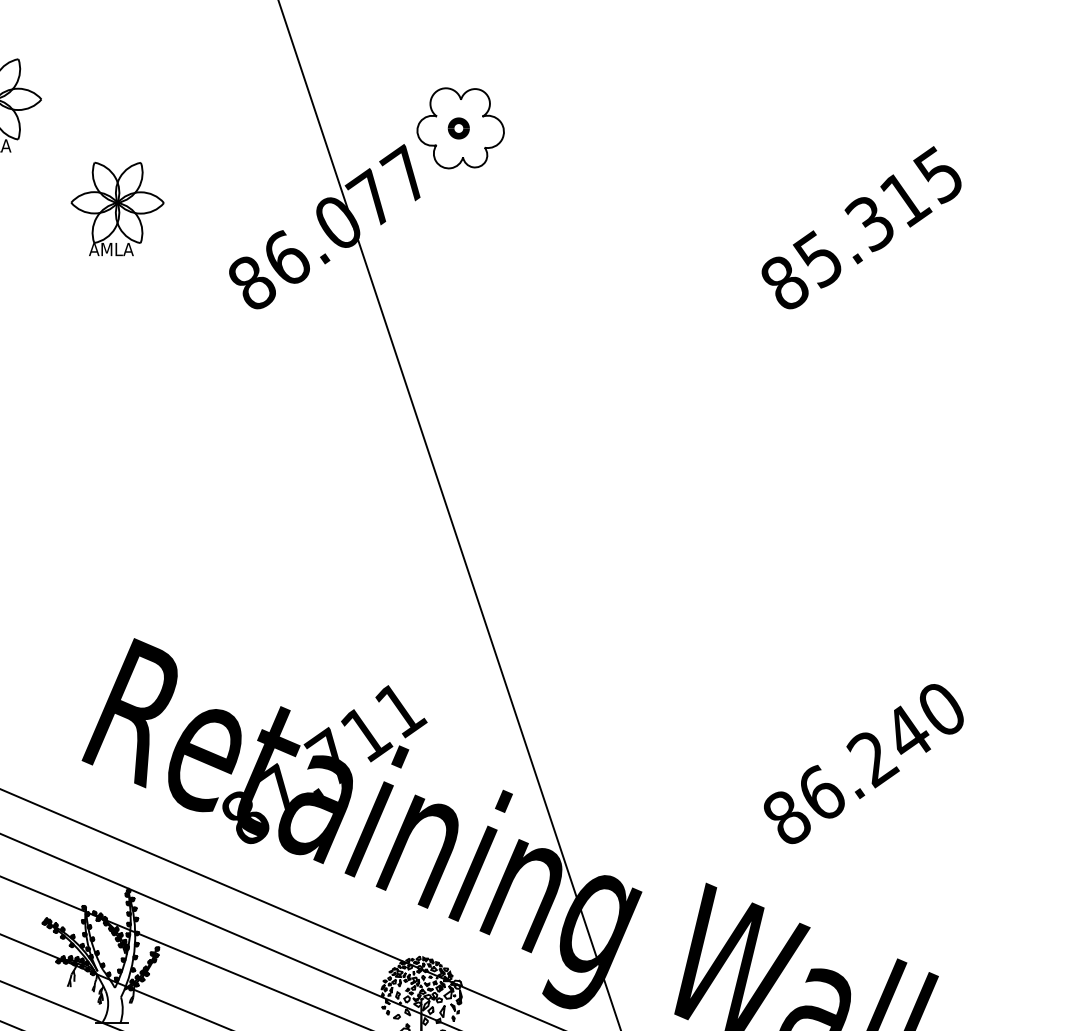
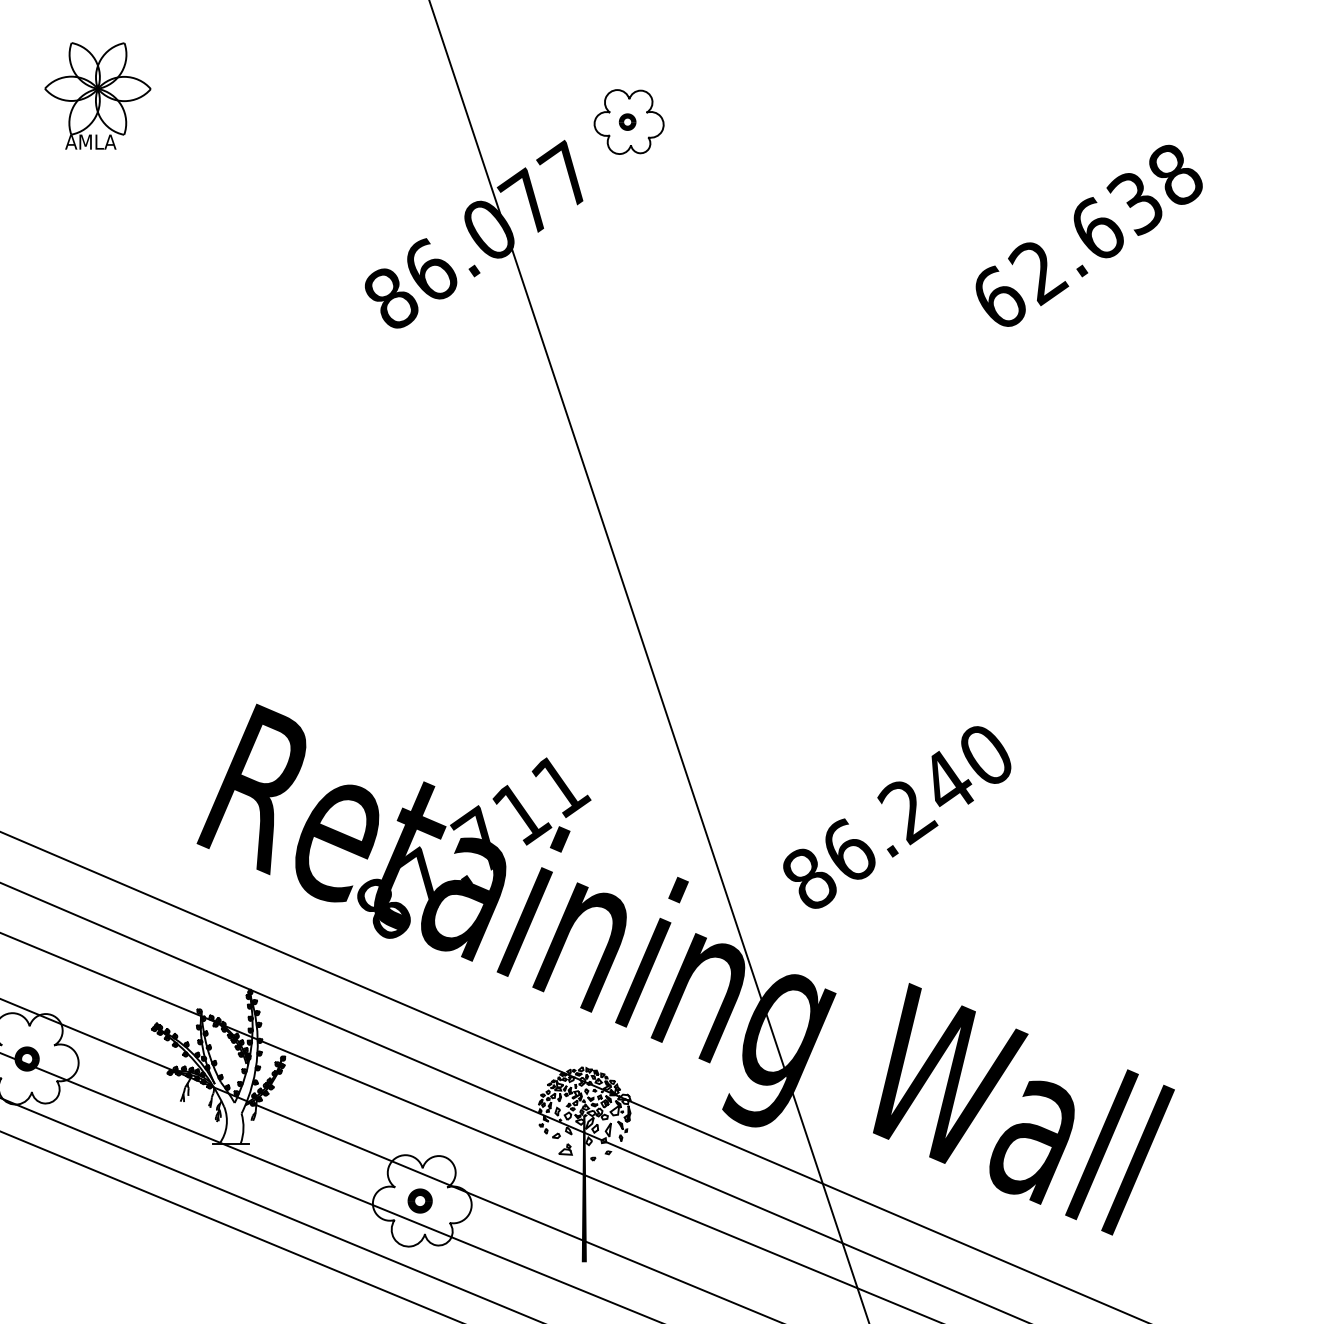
part: (460, 127) -> (628, 121), size x0.7
part: (117, 208) -> (237, 213), removed
text: (862, 227) -> (1087, 235), 85.315 -> 62.638
text: (864, 764) -> (897, 817), moved

